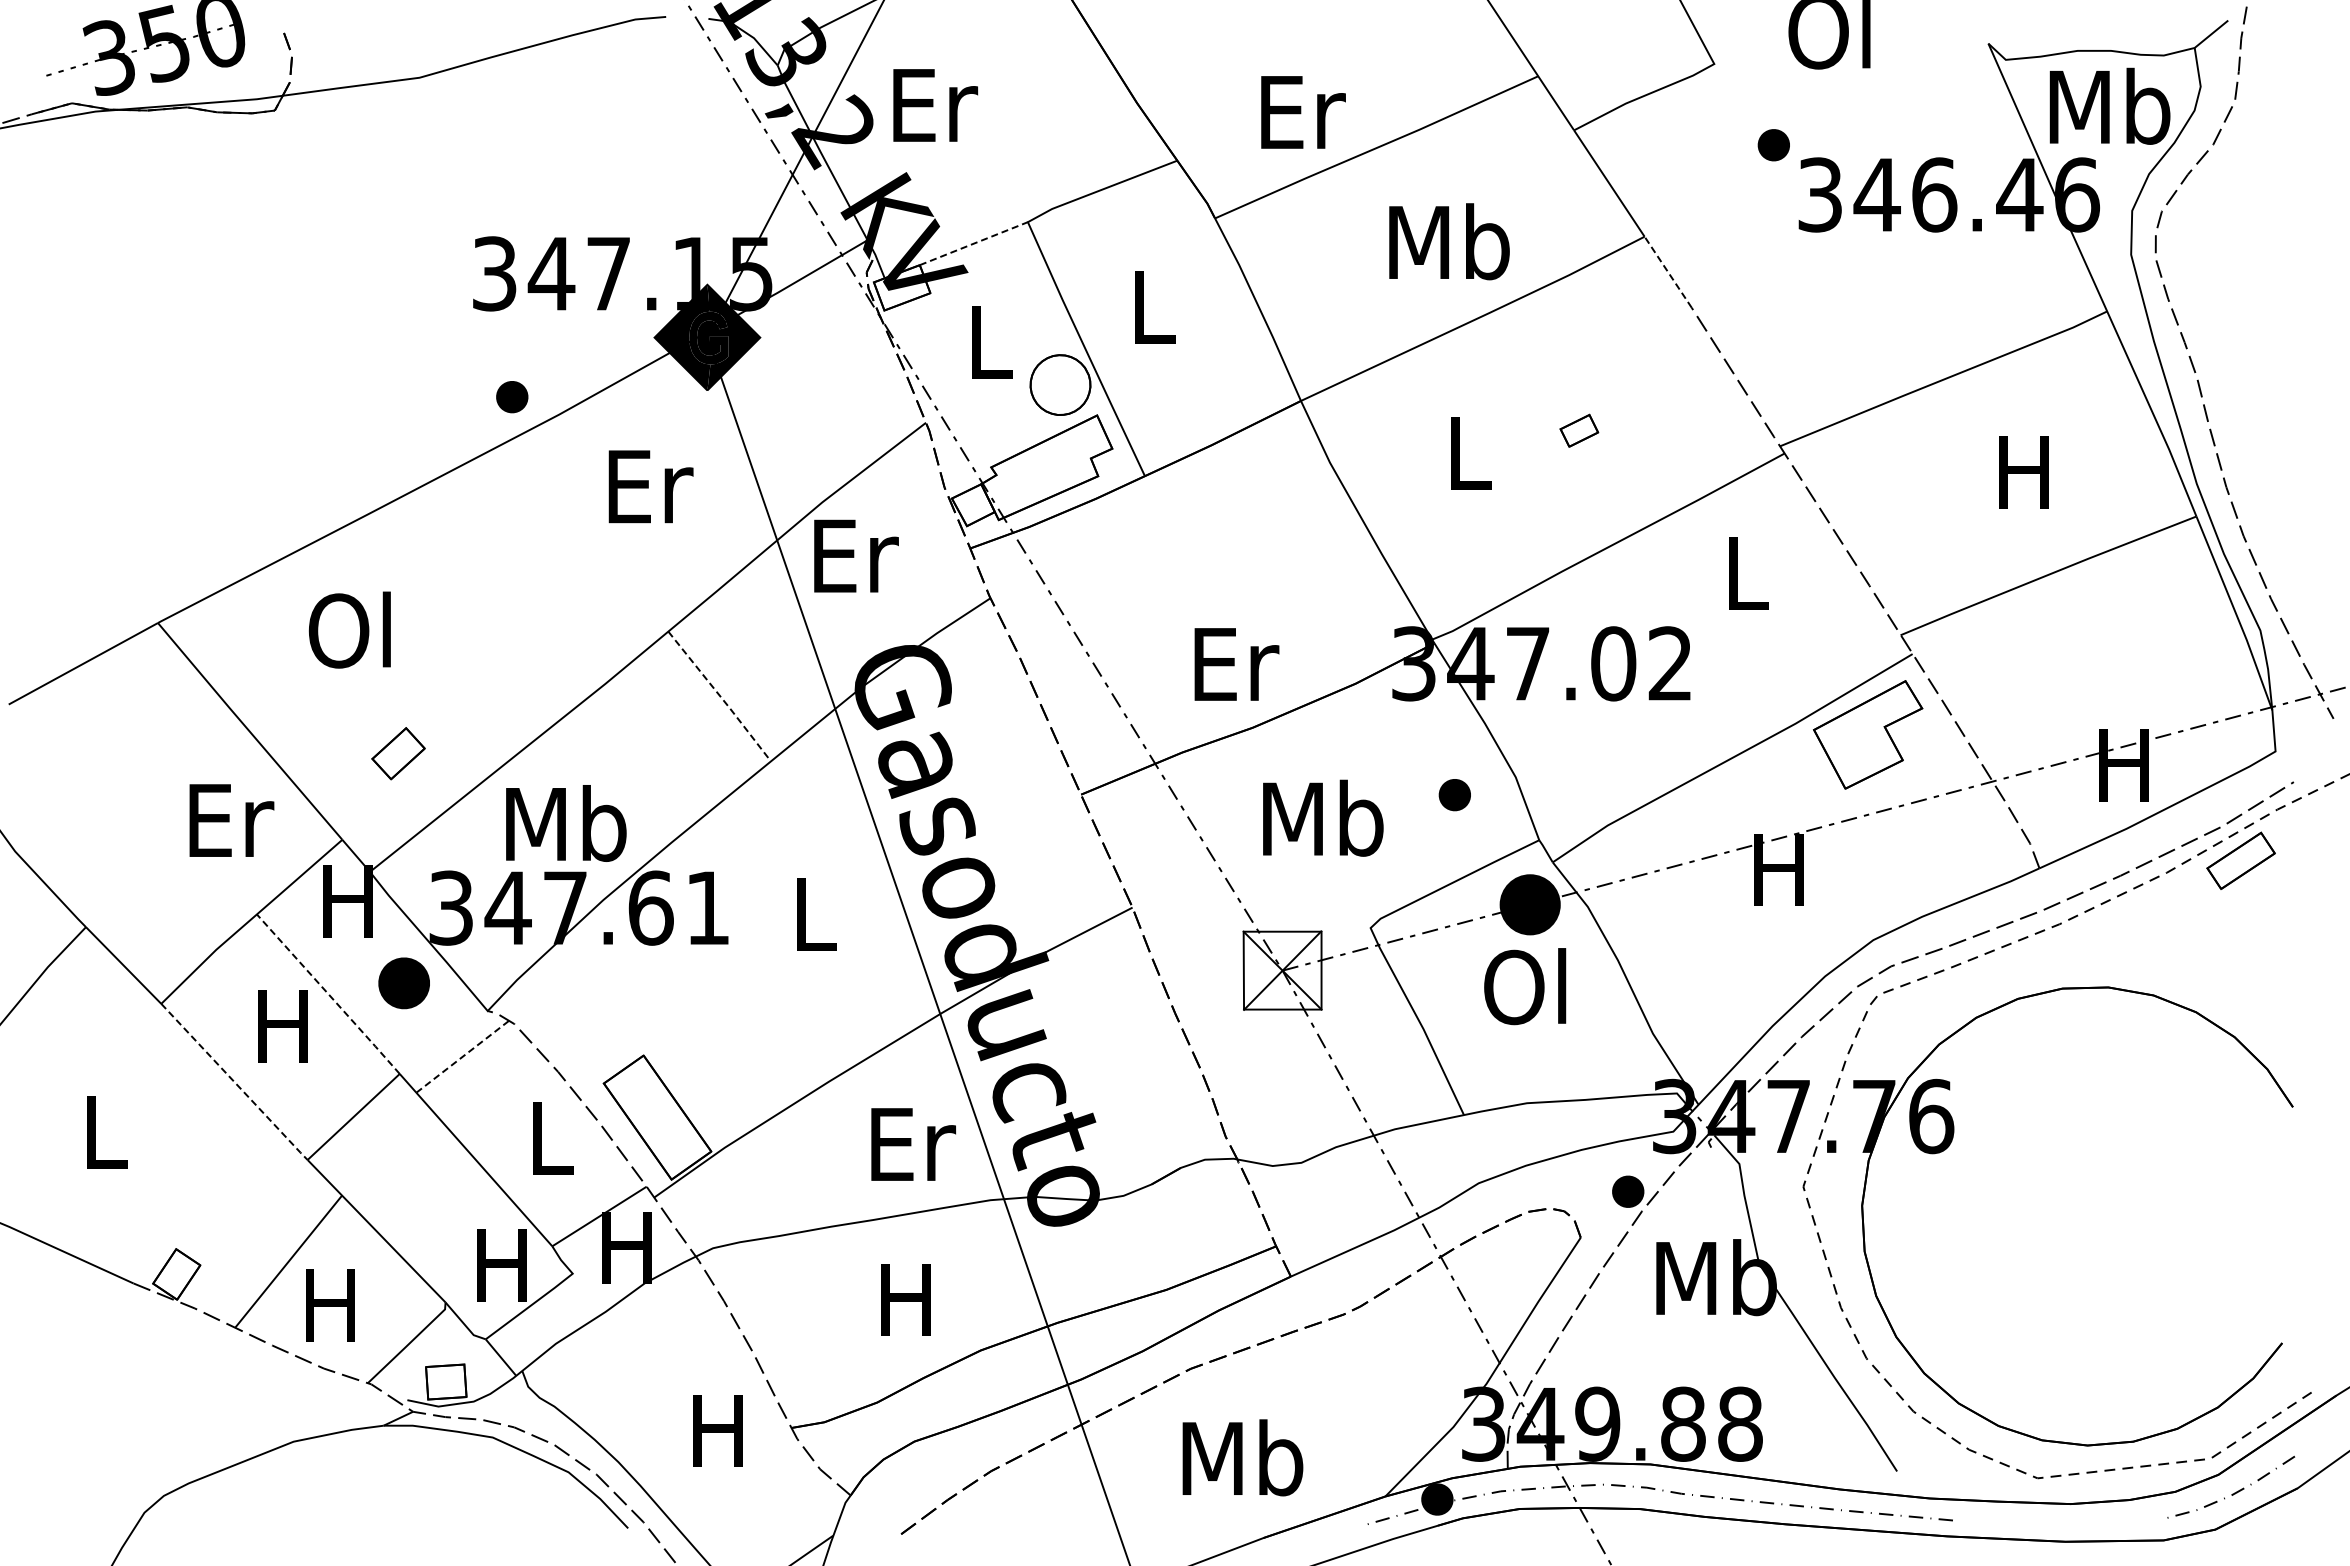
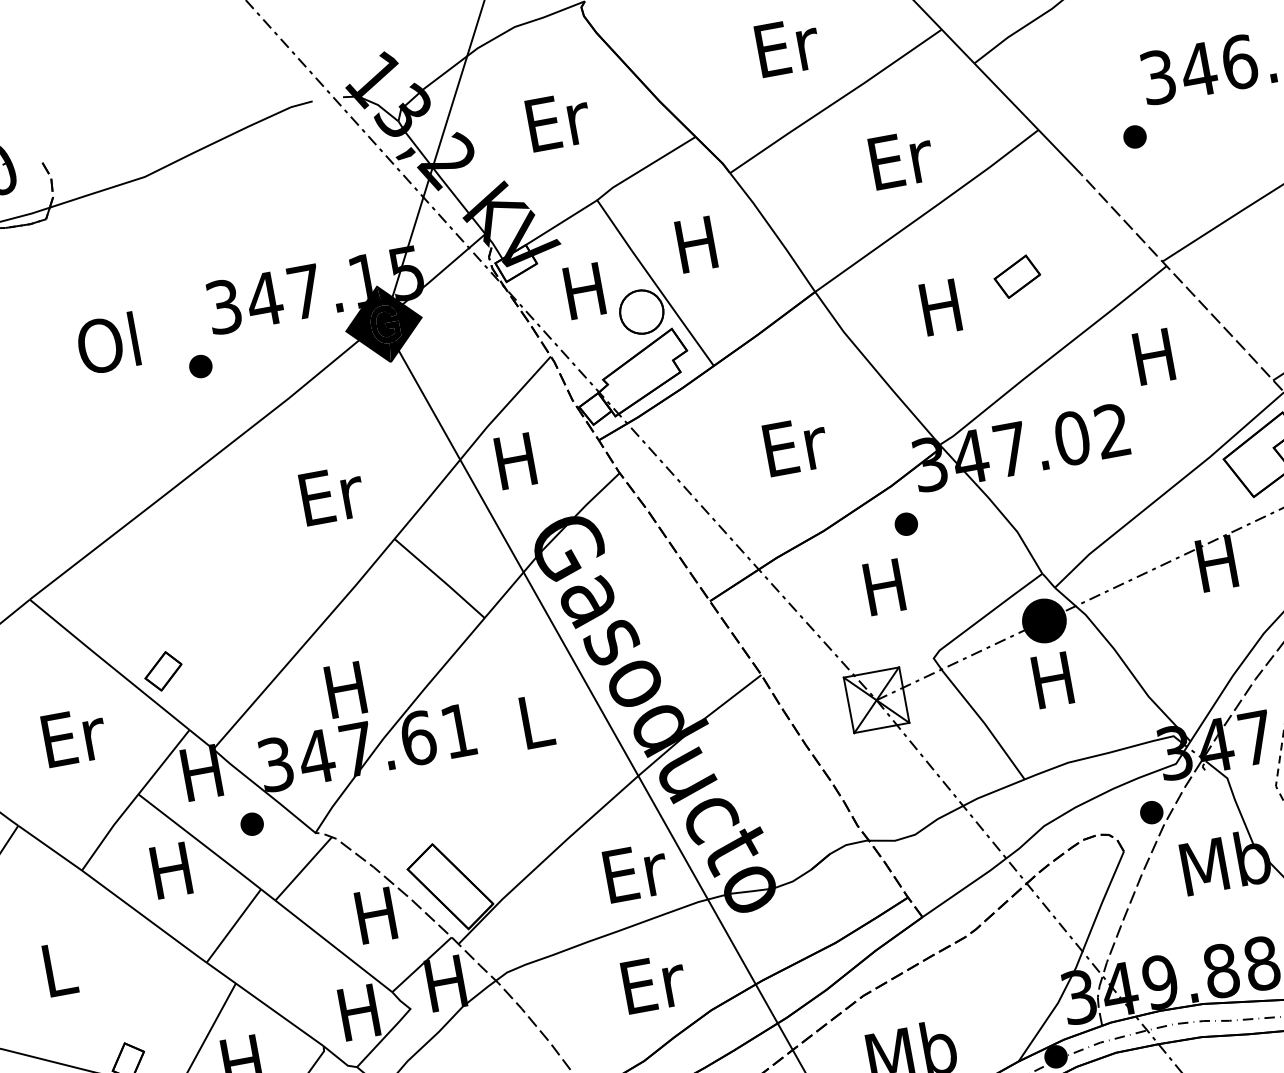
text: (935, 105) -> (558, 121), moved
text: (1303, 112) -> (788, 46), moved
part: (1773, 145) -> (1134, 137), moved
text: (1449, 241) -> (900, 158), Mb -> Er
line: (974, 243) -> (561, 222), dashed -> solid
line: (1668, 272) -> (1060, 152), dashed -> solid
text: (1151, 307) -> (696, 244), L -> H
text: (987, 342) -> (584, 291), L -> H
part: (512, 397) -> (201, 366), moved
part: (1579, 430) -> (1017, 276), size x1.67
text: (1467, 453) -> (940, 307), L -> H
text: (650, 486) -> (332, 495), moved
text: (856, 555) -> (518, 460), Er -> H
text: (1744, 573) -> (1153, 356), L -> H
text: (349, 629) -> (107, 343), moved
text: (1236, 664) -> (796, 446), moved
line: (720, 696) -> (440, 578), dashed -> solid
part: (398, 753) -> (163, 671), moved
part: (1454, 795) -> (906, 524), moved
text: (1323, 817) -> (885, 585), Mb -> H
text: (231, 820) -> (74, 736), moved
text: (566, 823) -> (347, 689), Mb -> H
part: (403, 983) -> (251, 824), size x0.62
text: (1525, 986) -> (1051, 679), Ol -> H
line: (328, 994) -> (199, 842), dashed -> solid
line: (462, 1056) -> (303, 868), dashed -> solid
line: (234, 1082) -> (144, 917), dashed -> solid
text: (548, 1138) -> (375, 915), L -> H
text: (910, 1299) -> (654, 983), H -> Er

